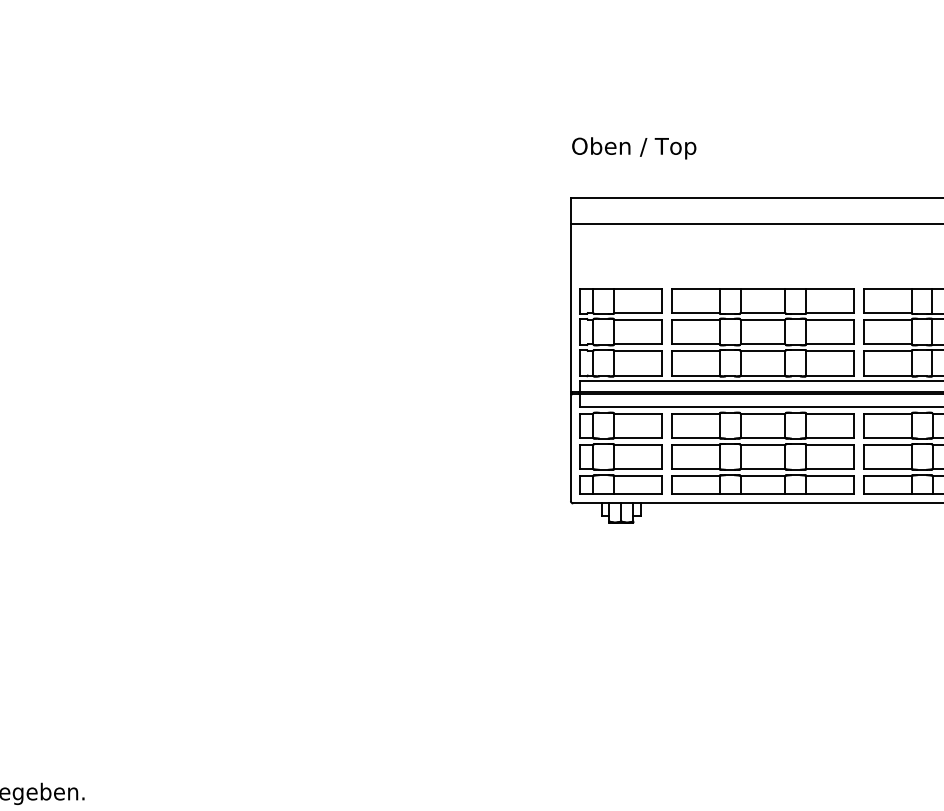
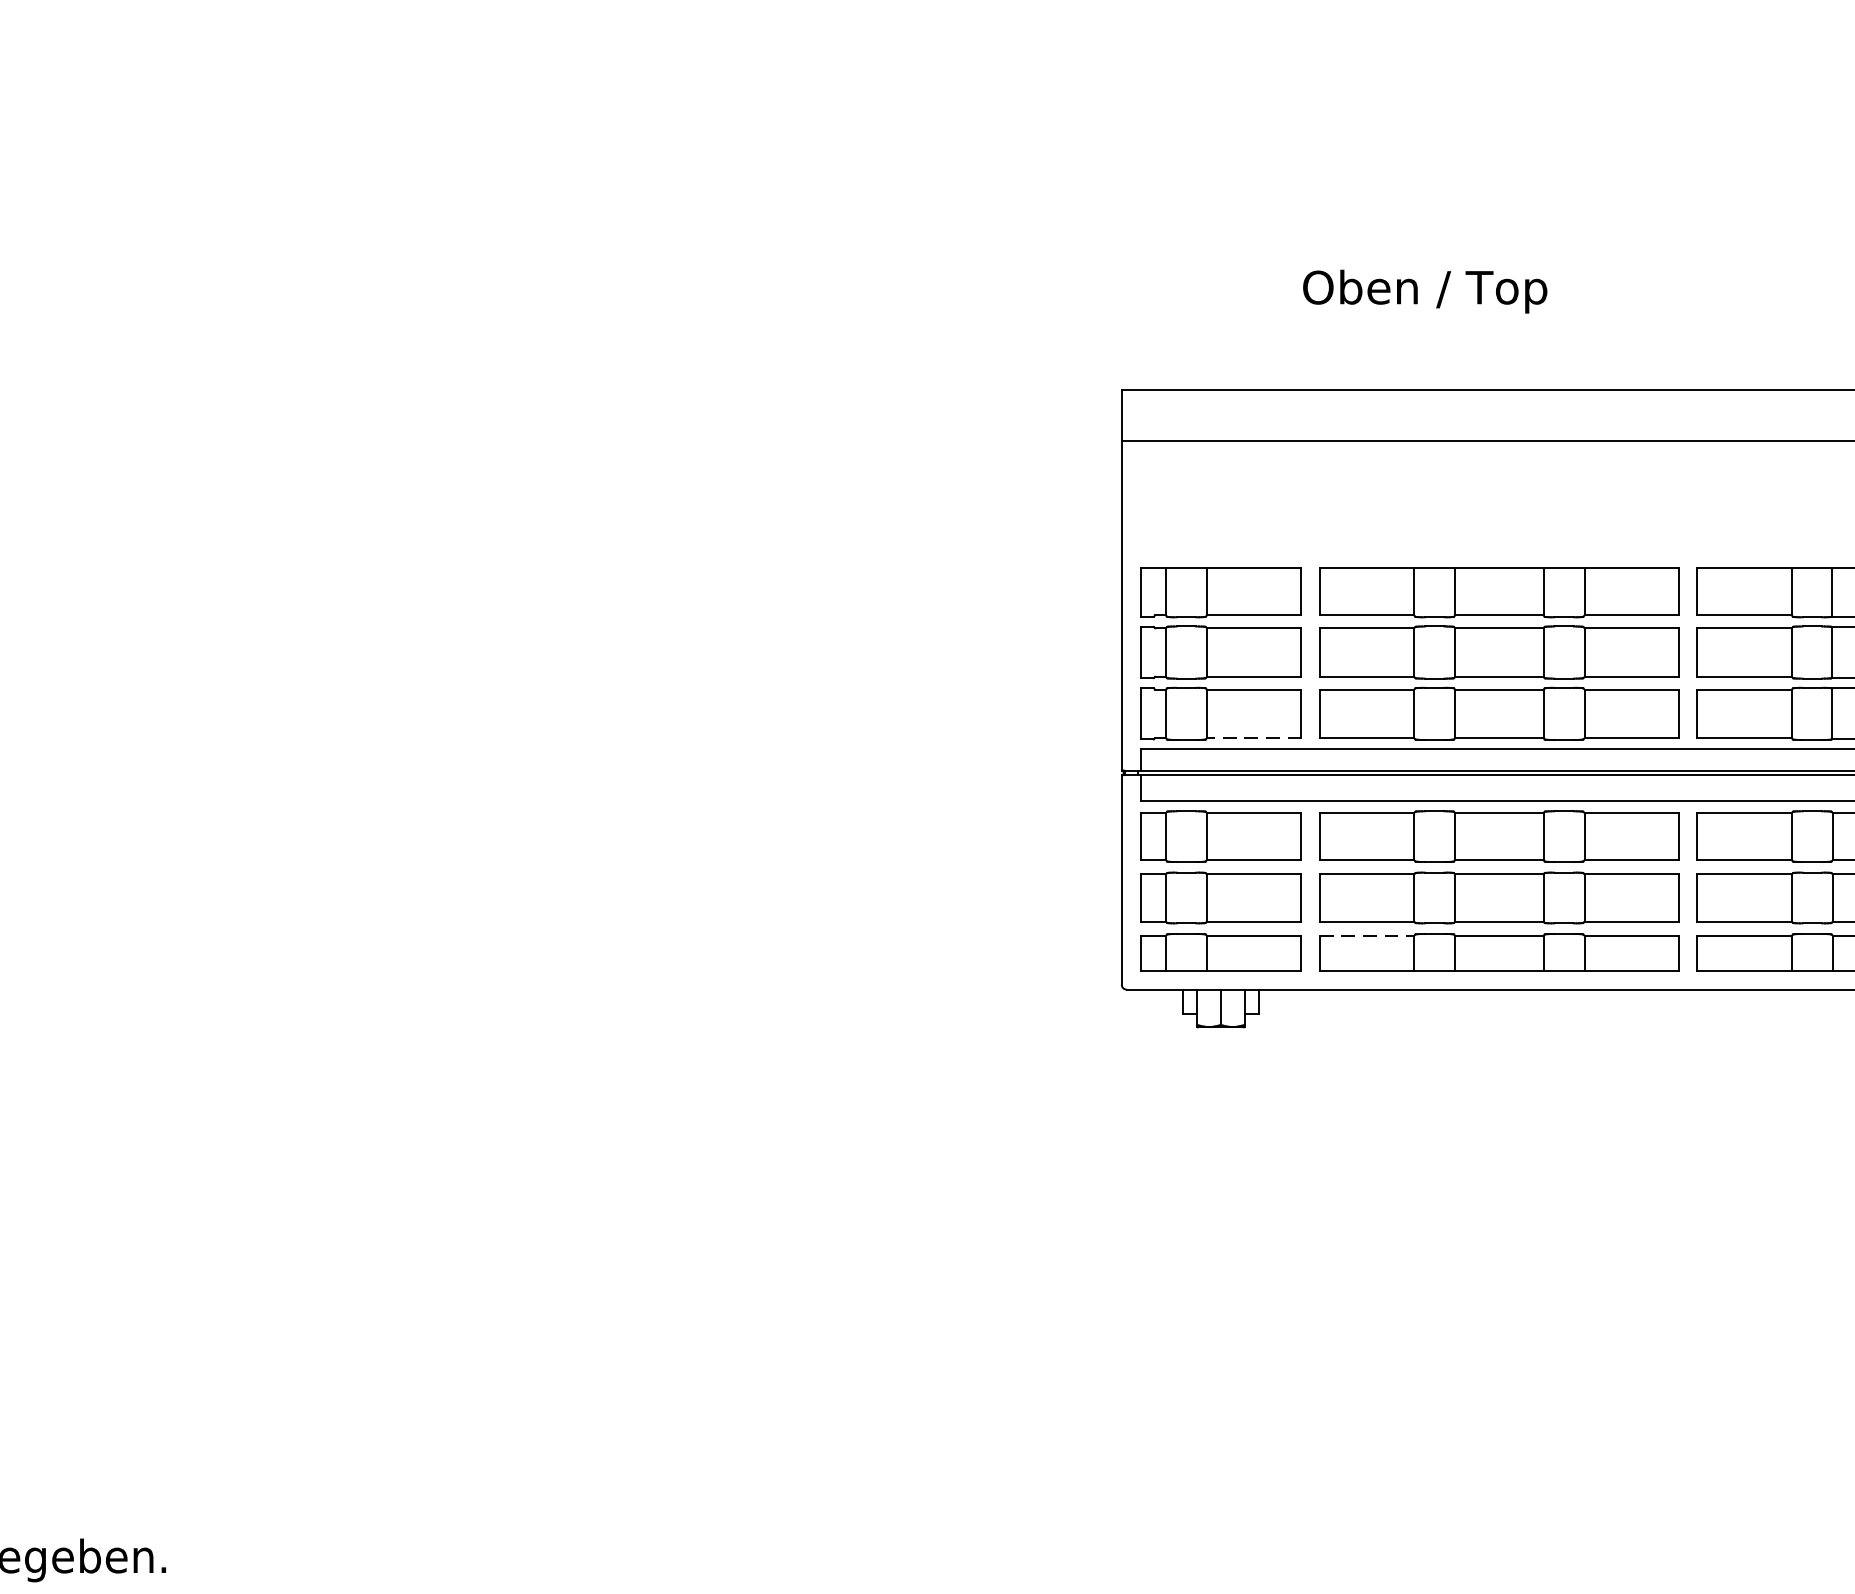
text: (634, 148) -> (1425, 291), moved
line: (637, 375) -> (1252, 738), solid -> dashed
line: (696, 476) -> (1368, 936), solid -> dashed

